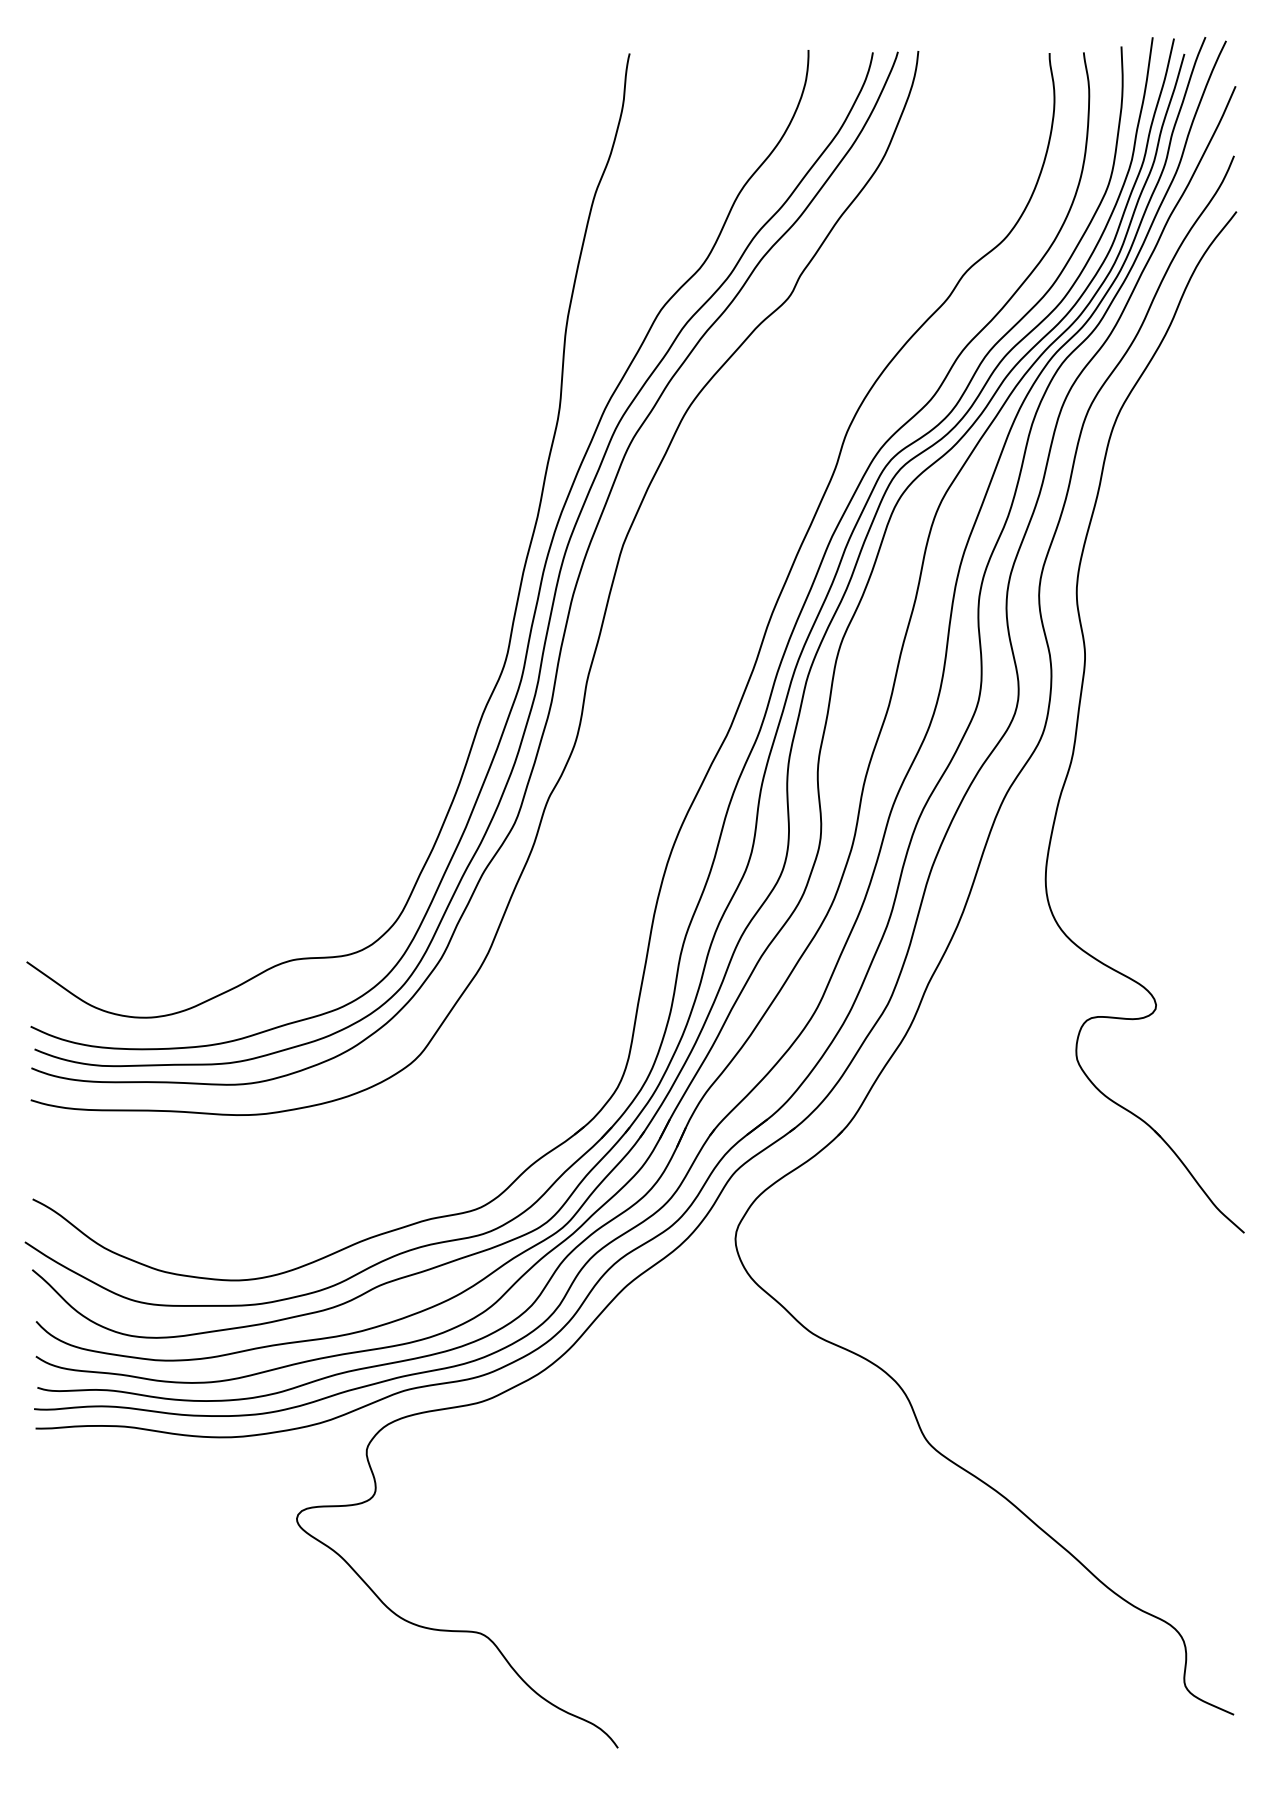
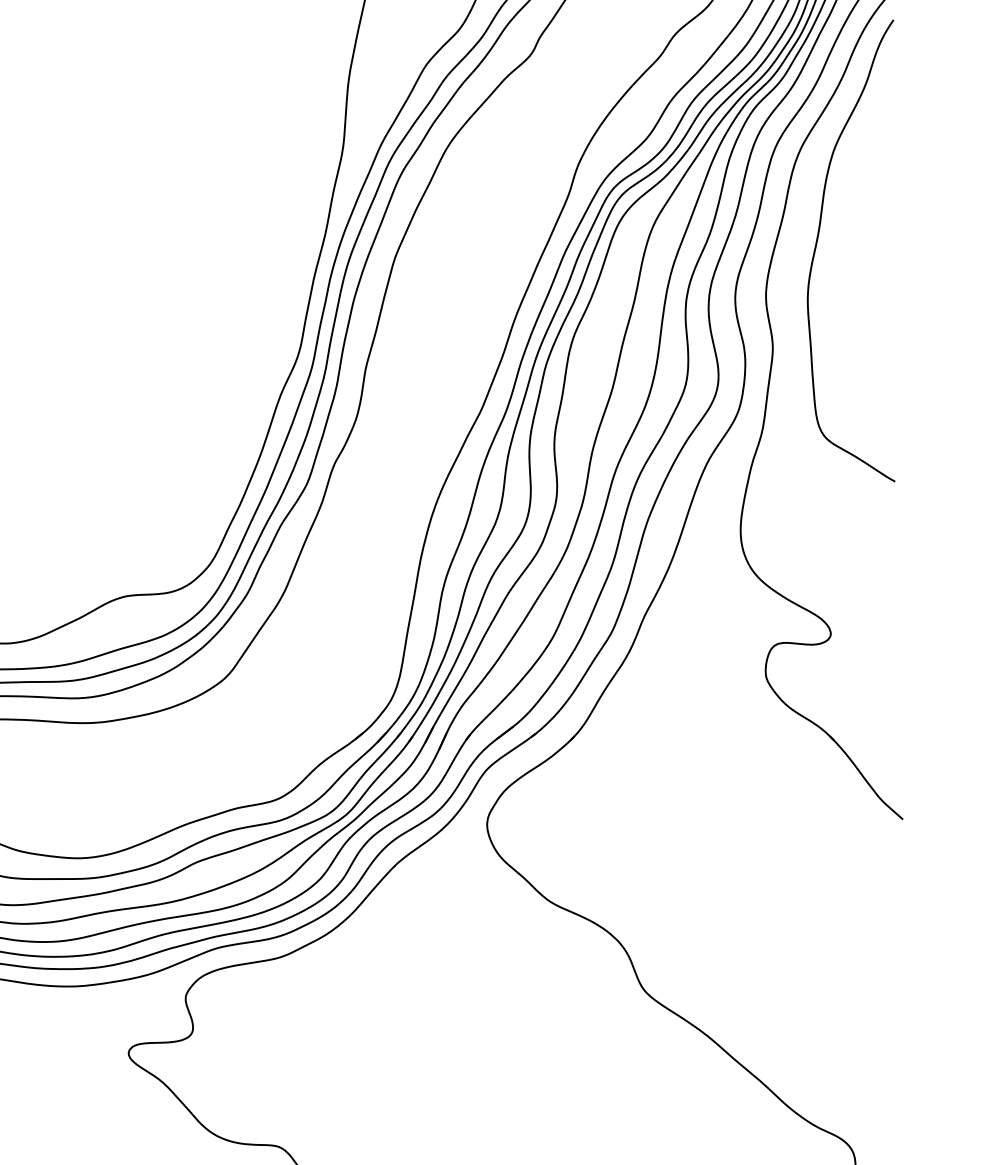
curve: (1139, 529) -> (817, 244), added

